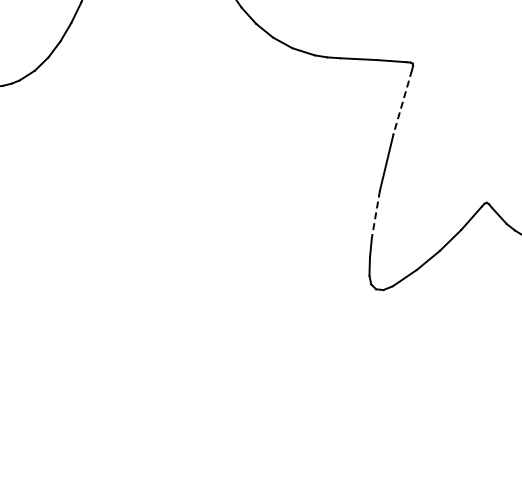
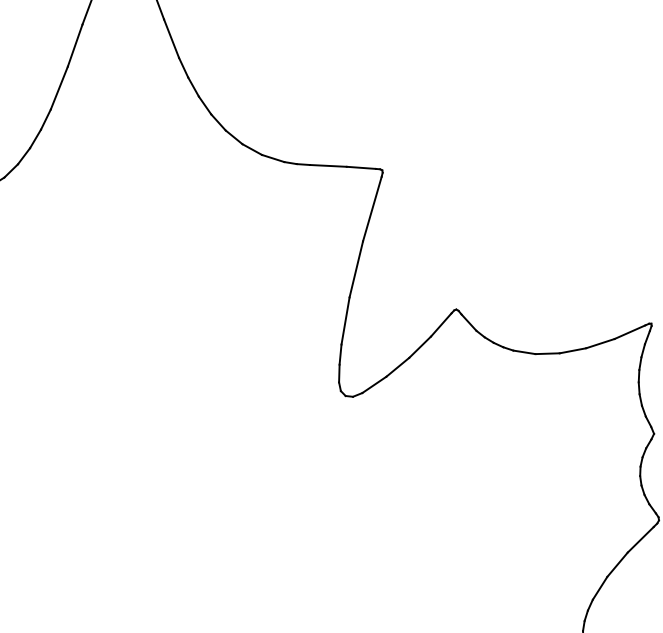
line: (402, 102) -> (372, 209), dashed -> solid
line: (375, 213) -> (345, 320), dashed -> solid

